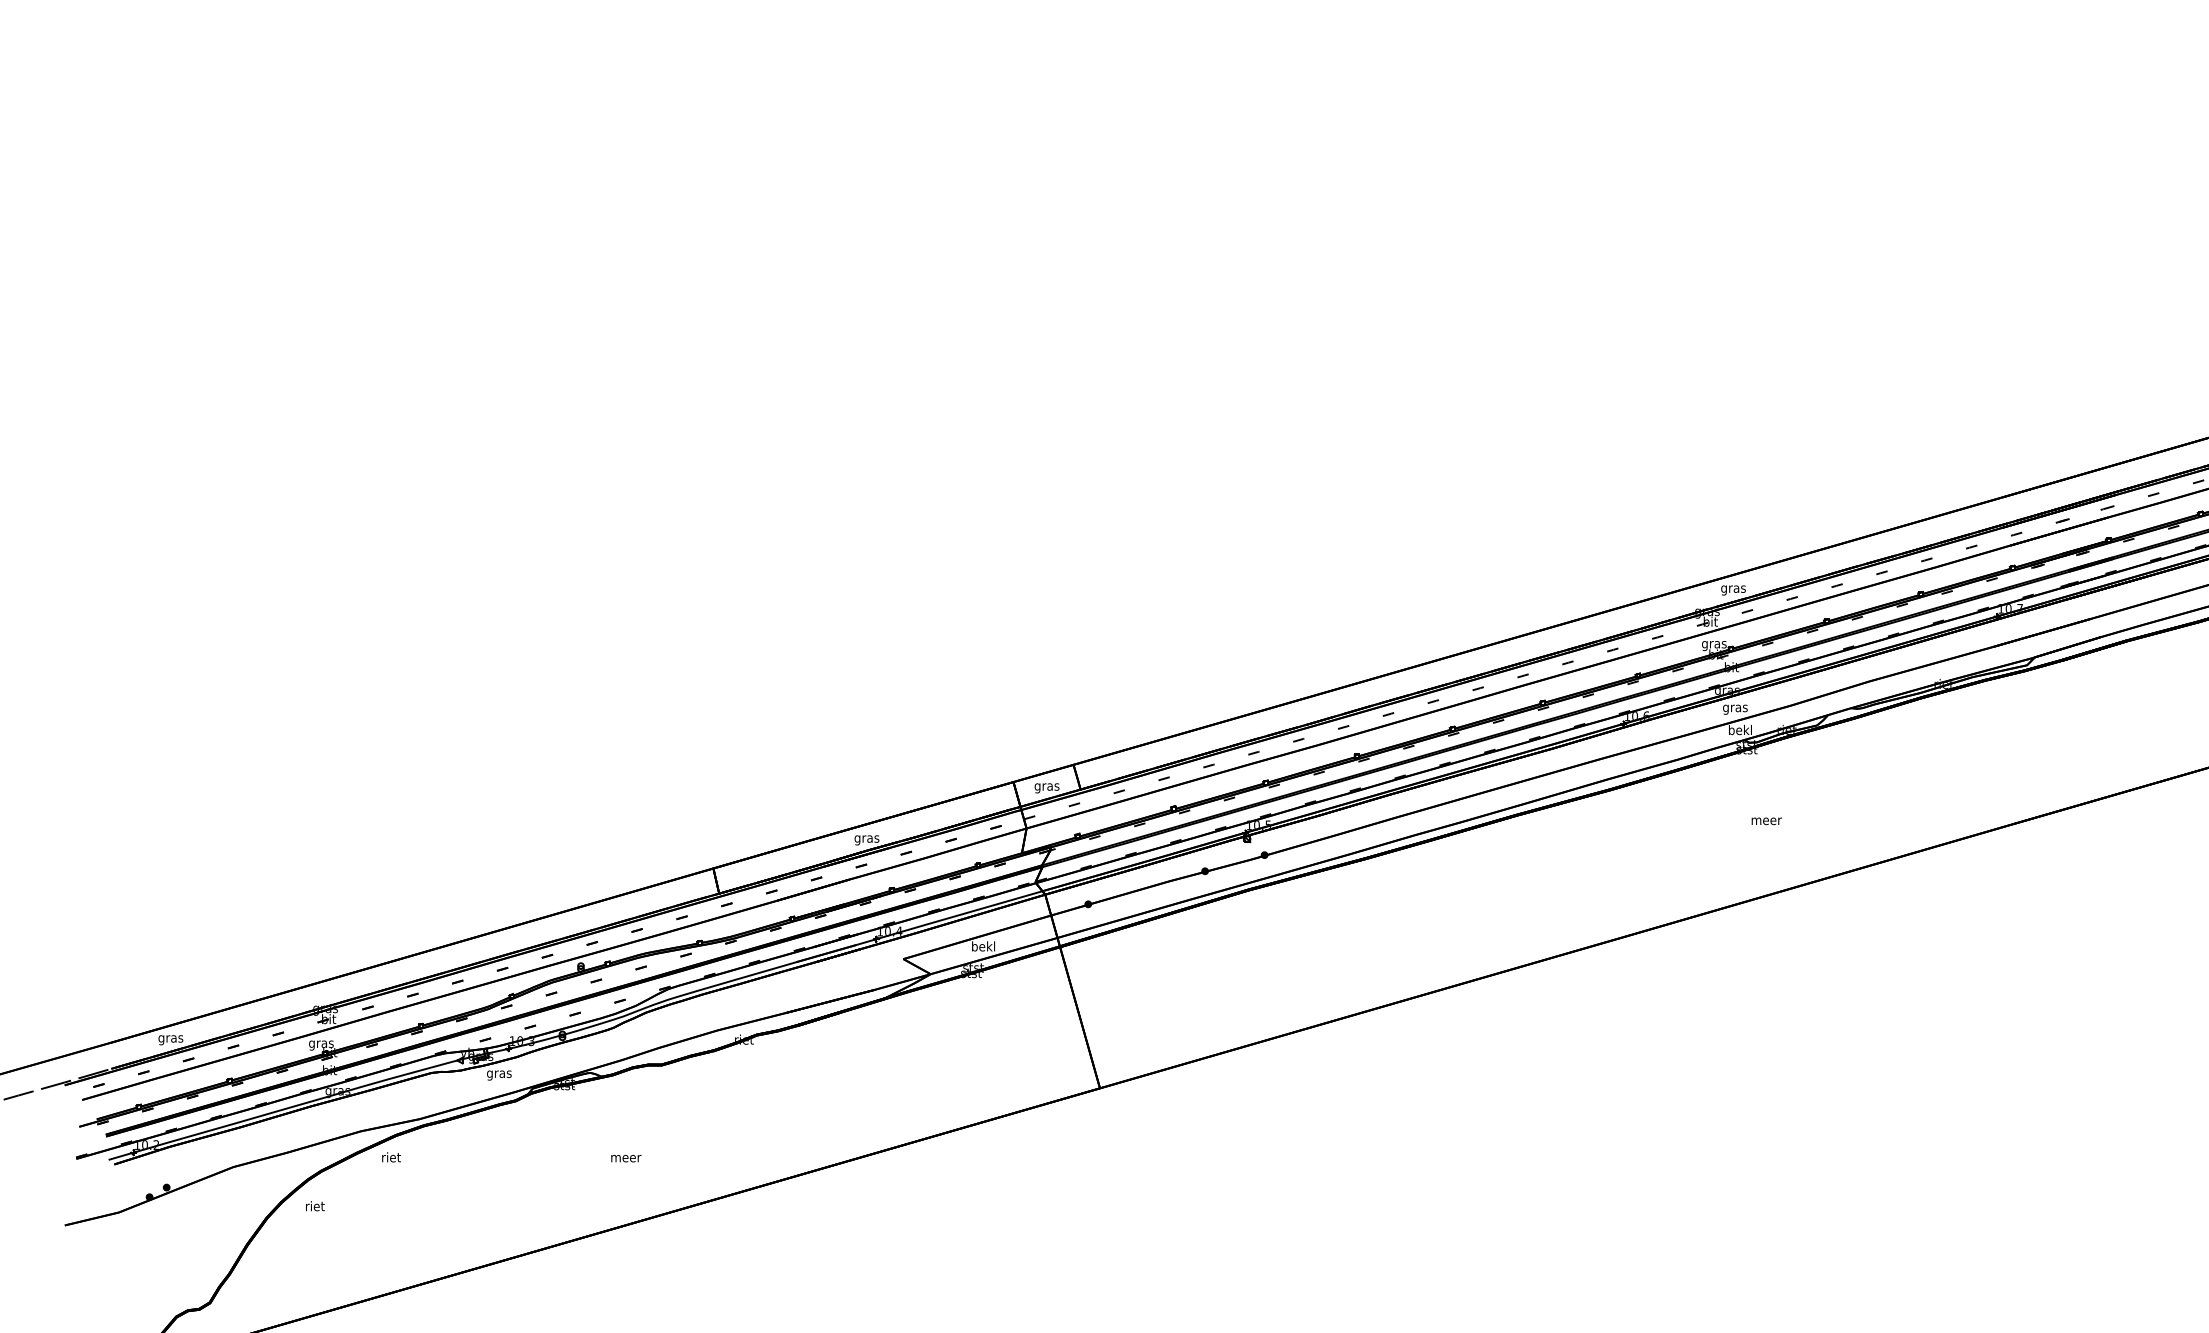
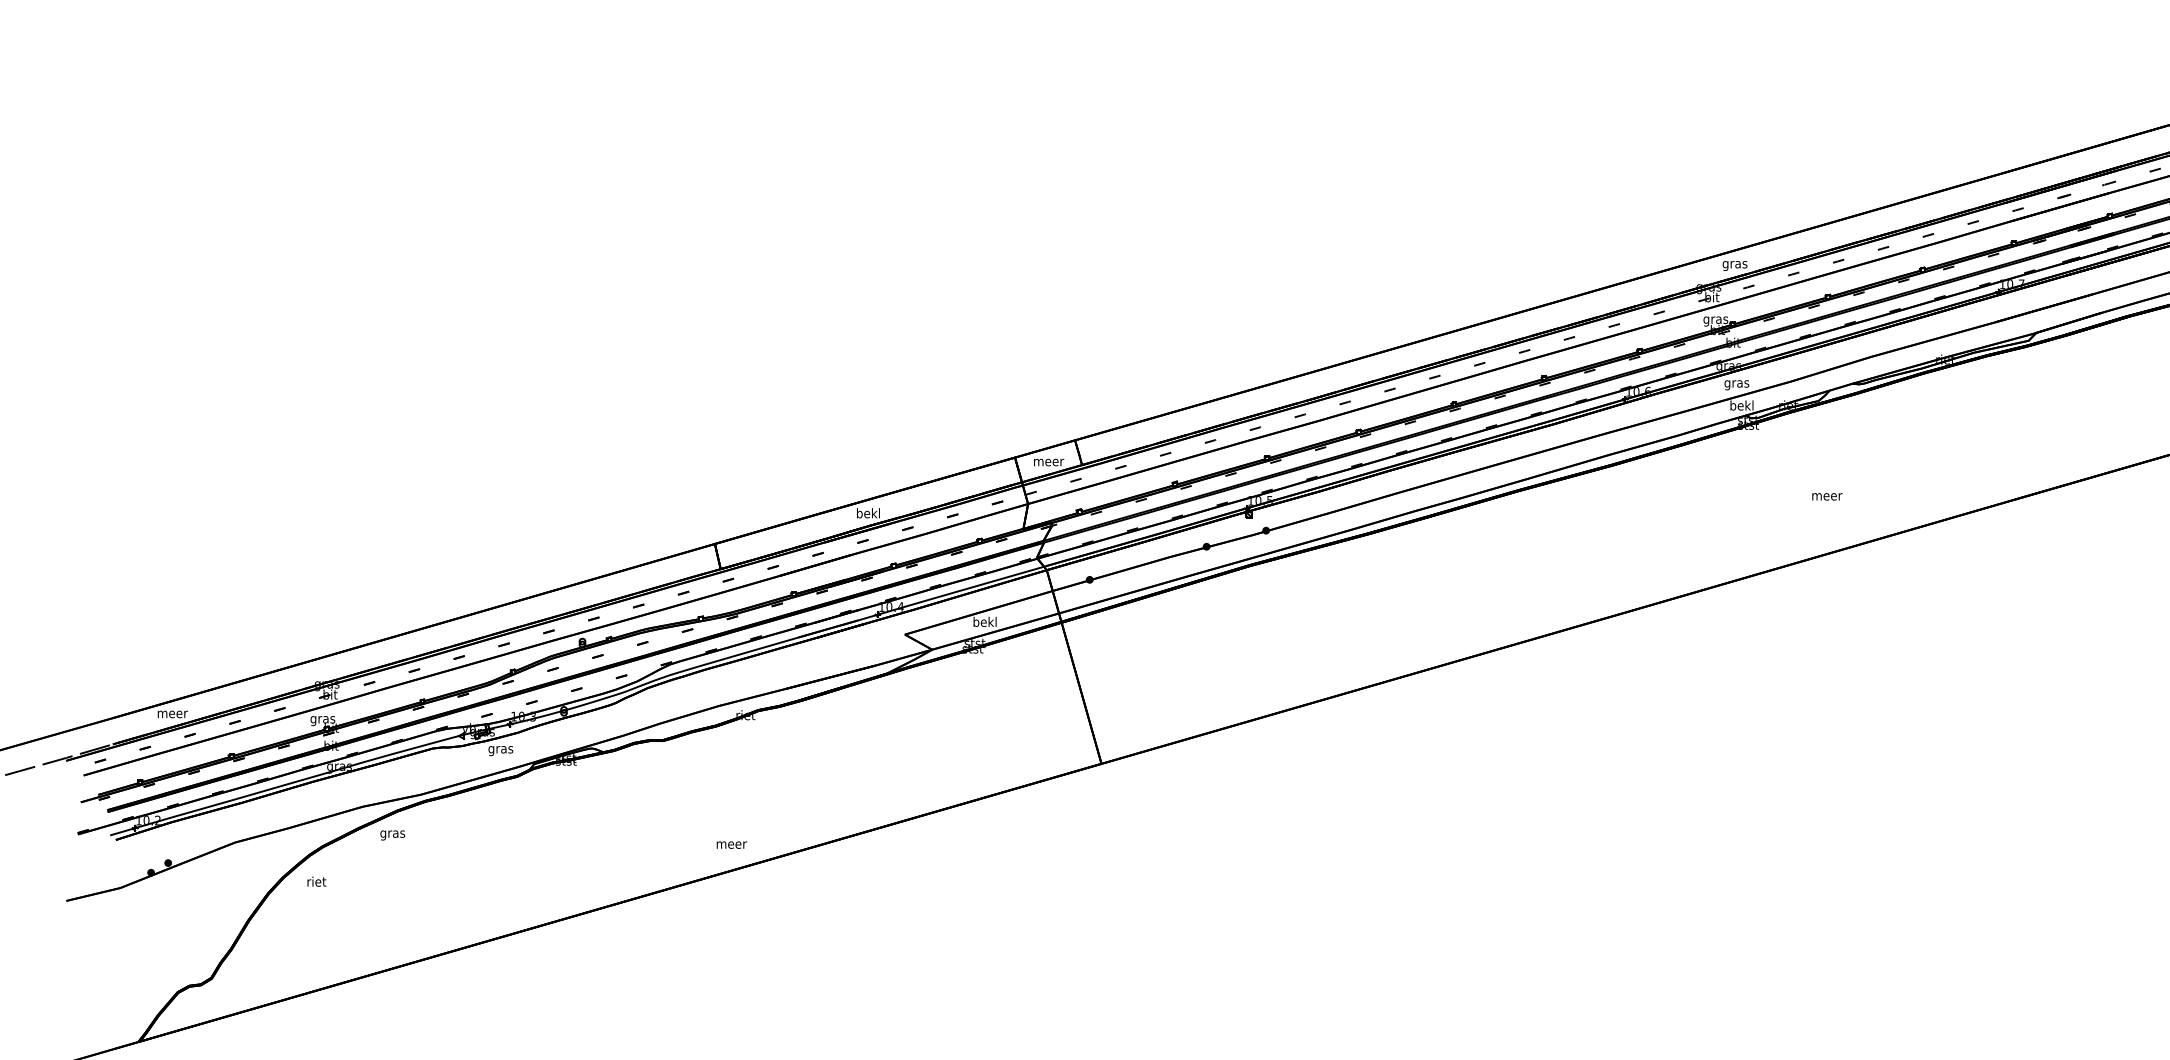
text: (1047, 788) -> (1049, 464), gras -> meer
text: (1766, 821) -> (1827, 497), moved
text: (866, 838) -> (868, 514), gras -> bekl
text: (171, 1040) -> (173, 716), gras -> meer
text: (390, 1158) -> (392, 834), riet -> gras
text: (626, 1158) -> (732, 845), moved

